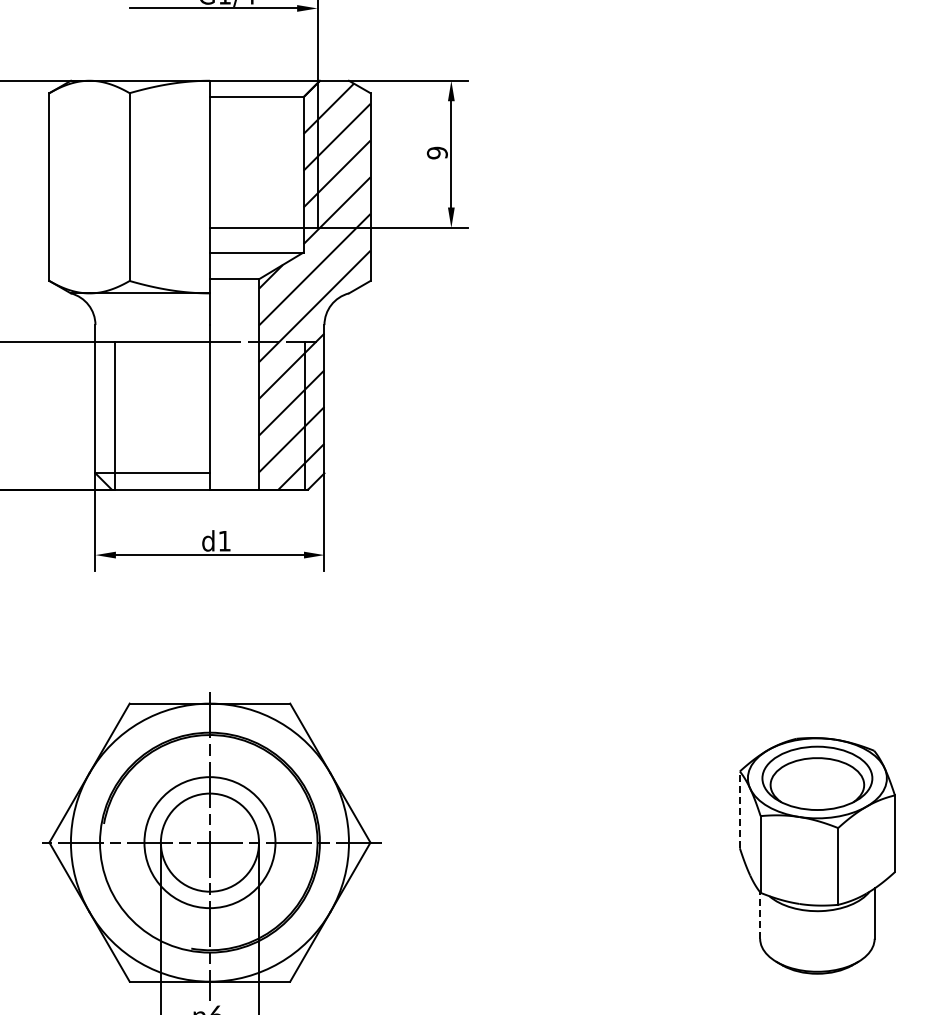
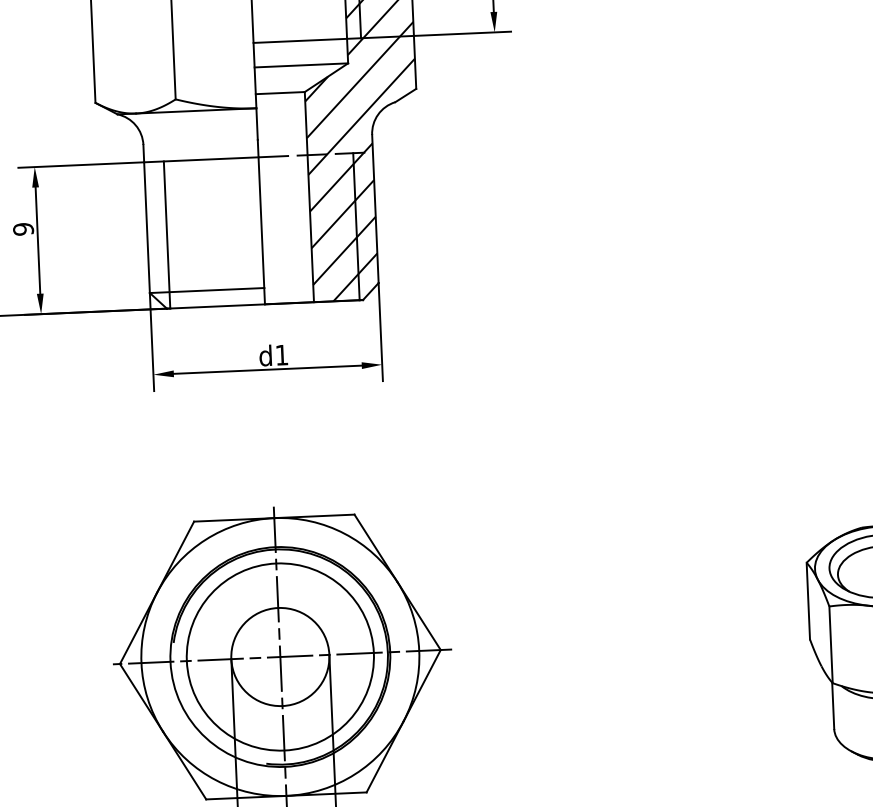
line: (739, 809) -> (807, 600), dashed -> solid
circle: (209, 842) -> (279, 656), size x1.43
line: (760, 915) -> (833, 705), dashed -> solid

